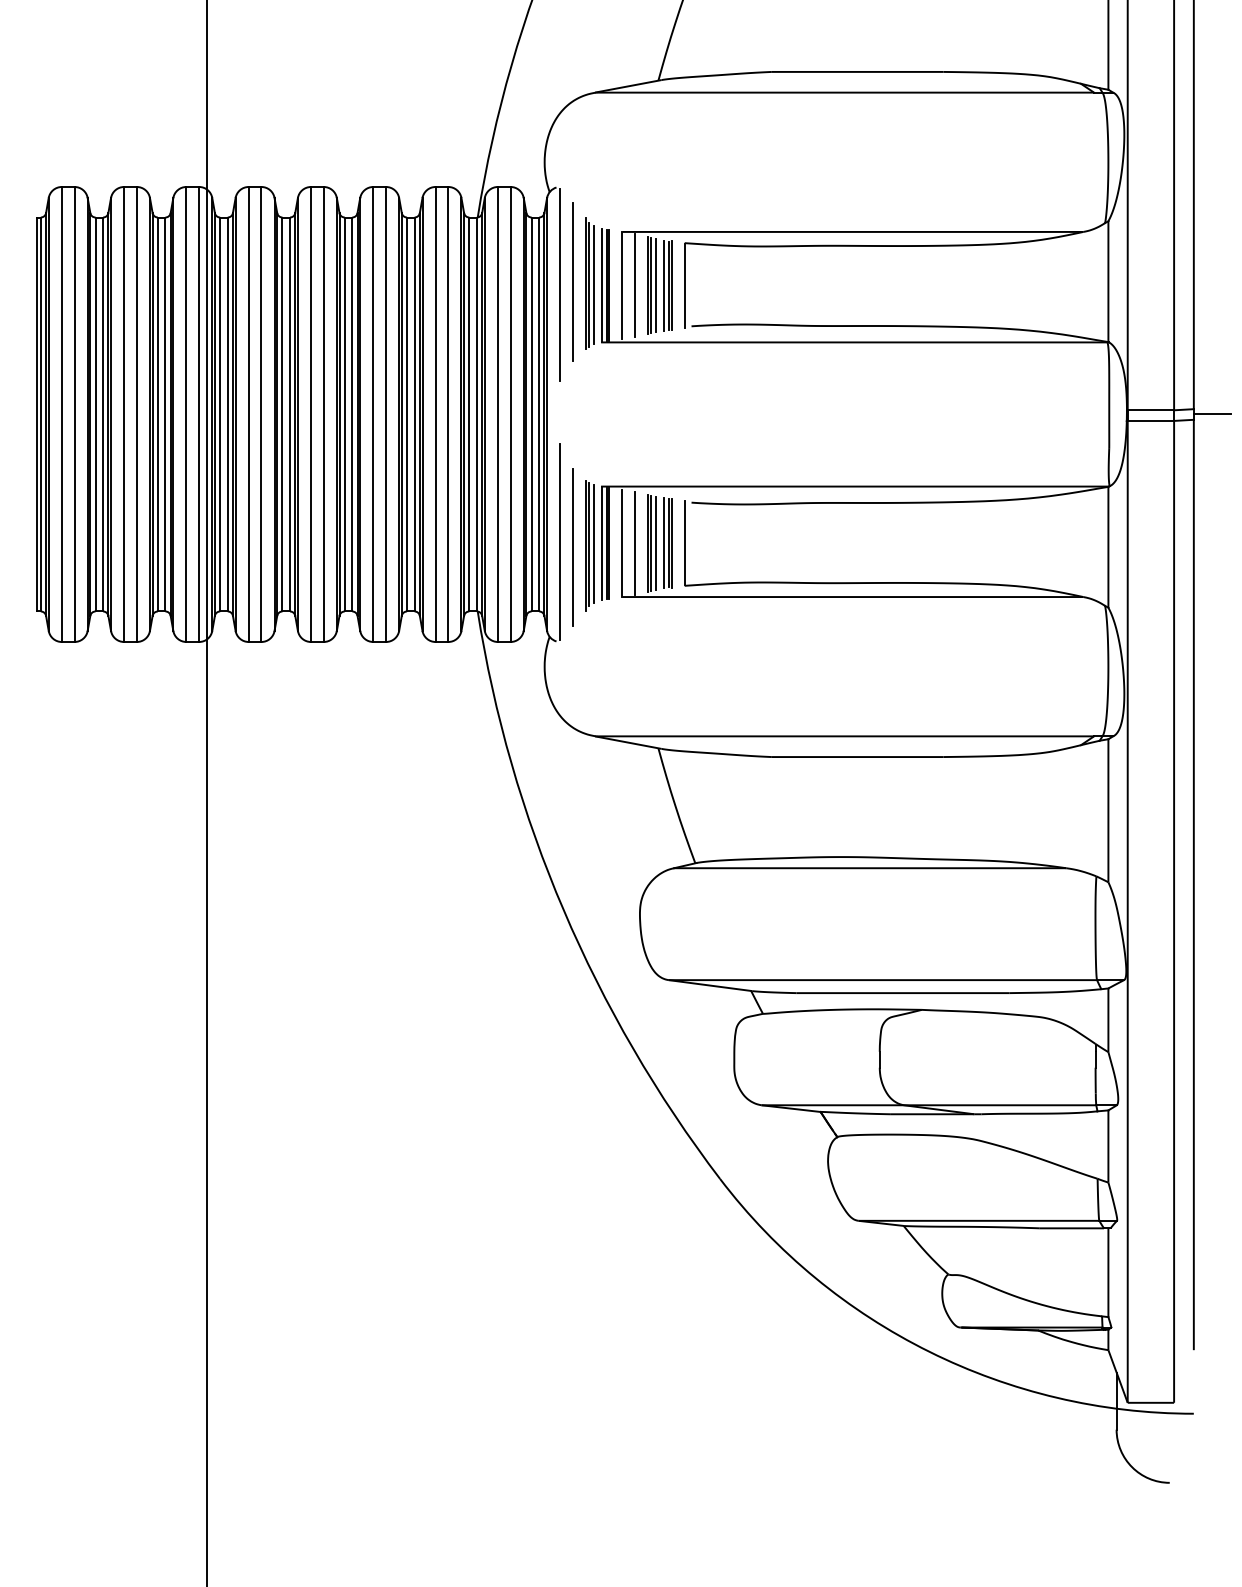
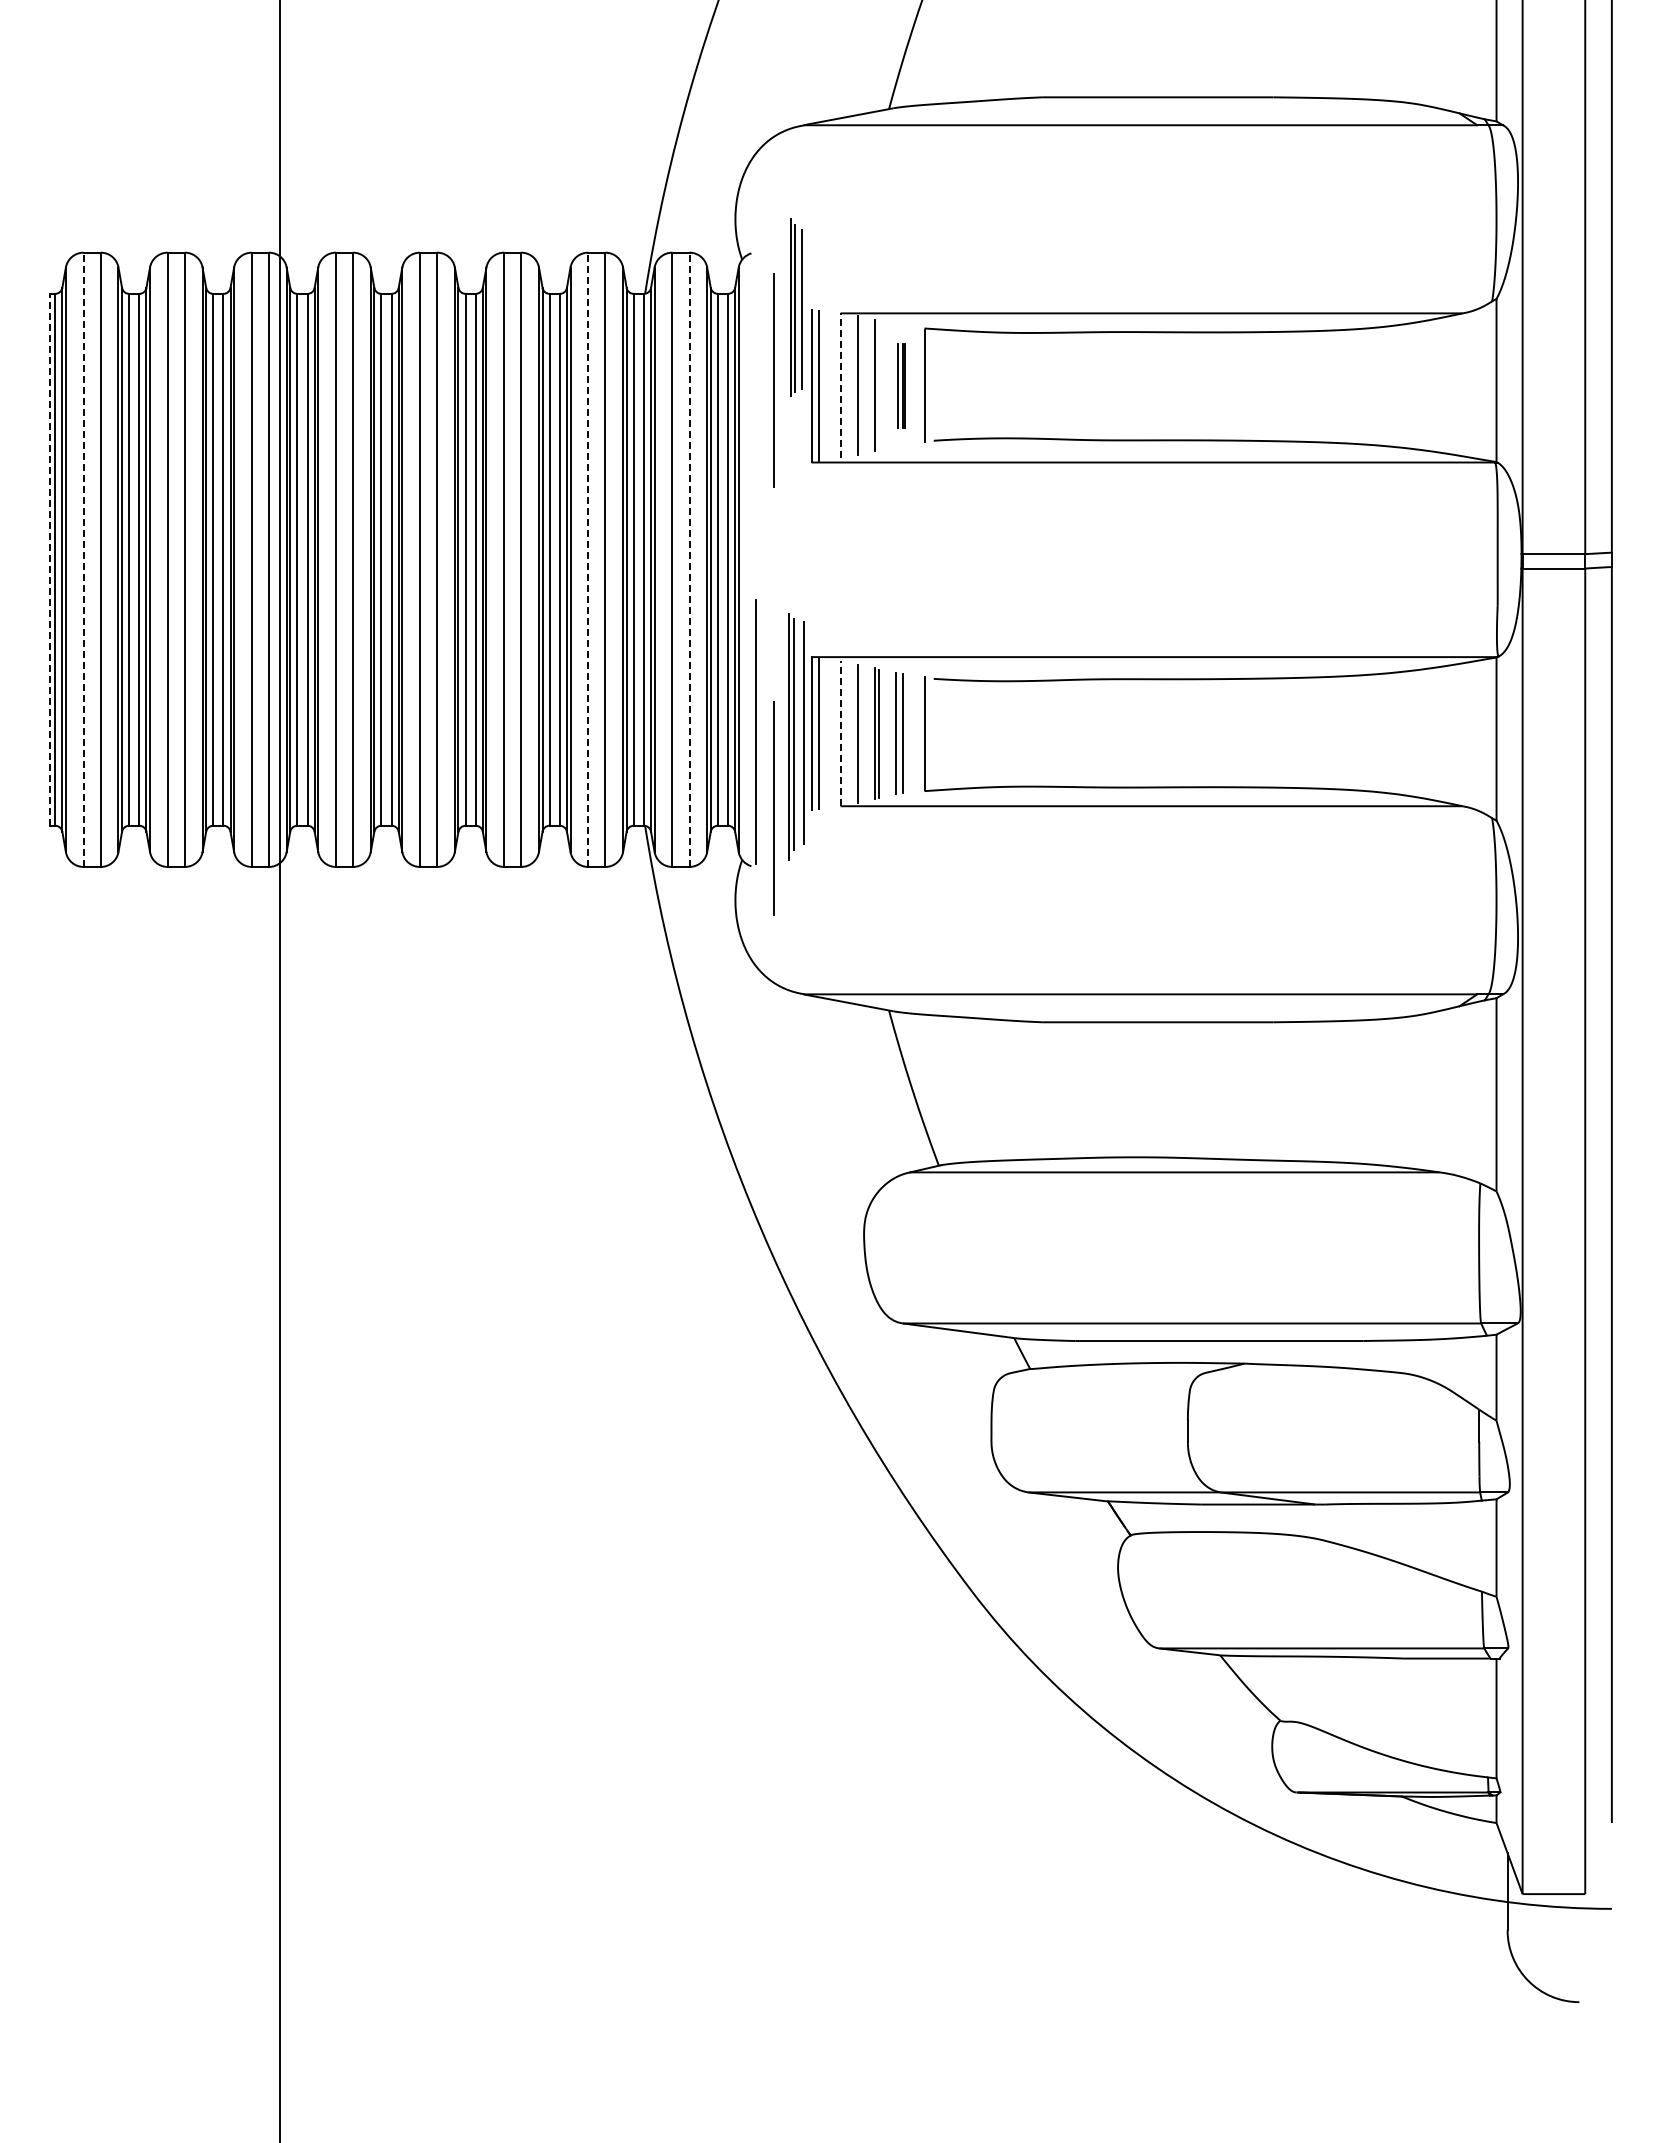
part: (589, 283) -> (796, 307), moved
line: (560, 285) -> (756, 385), removed
line: (609, 285) -> (822, 385), removed
line: (622, 285) -> (840, 385), solid -> dashed
line: (651, 285) -> (879, 385), removed
line: (656, 285) -> (886, 385), removed
part: (667, 285) -> (901, 385), size x0.7
line: (37, 414) -> (50, 559), solid -> dashed
line: (61, 414) -> (83, 559), solid -> dashed
line: (435, 414) -> (588, 559), solid -> dashed
line: (510, 414) -> (689, 559), solid -> dashed
line: (1212, 414) -> (1636, 559), removed
line: (609, 543) -> (822, 733), removed
line: (622, 543) -> (840, 733), solid -> dashed
line: (656, 543) -> (886, 733), removed
line: (671, 543) -> (906, 733), removed
part: (589, 546) -> (796, 737), size x1.4
line: (572, 547) -> (773, 808), moved

